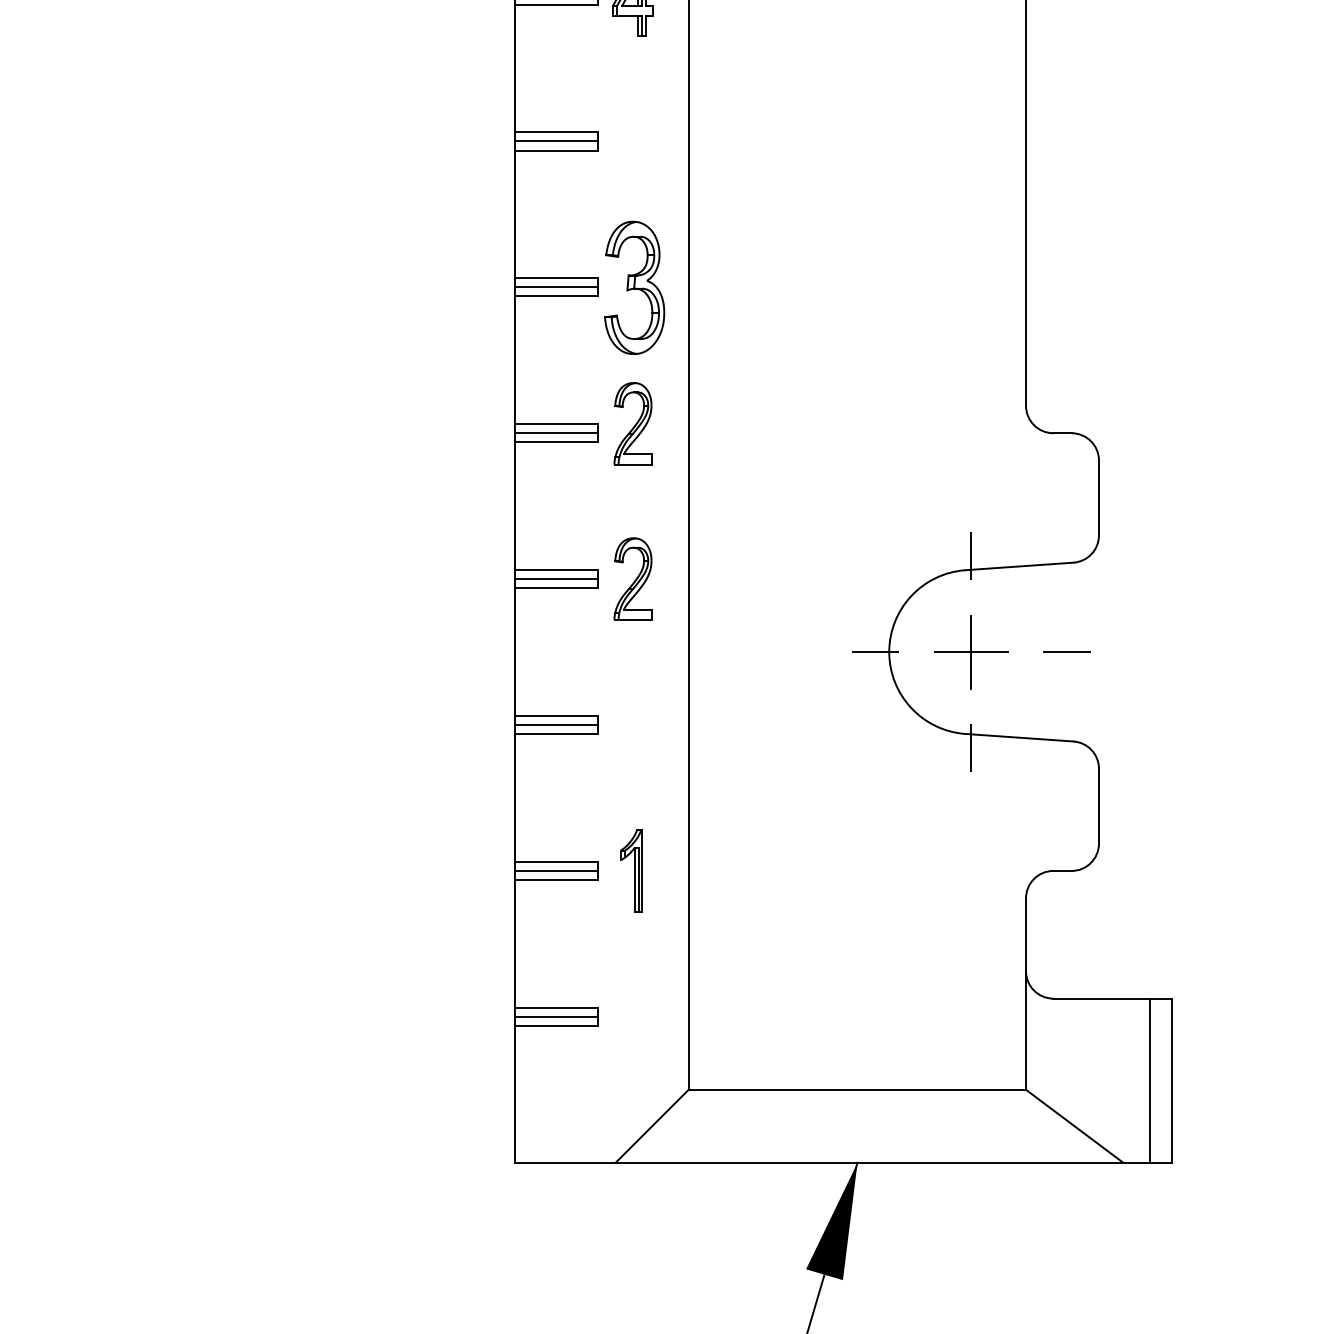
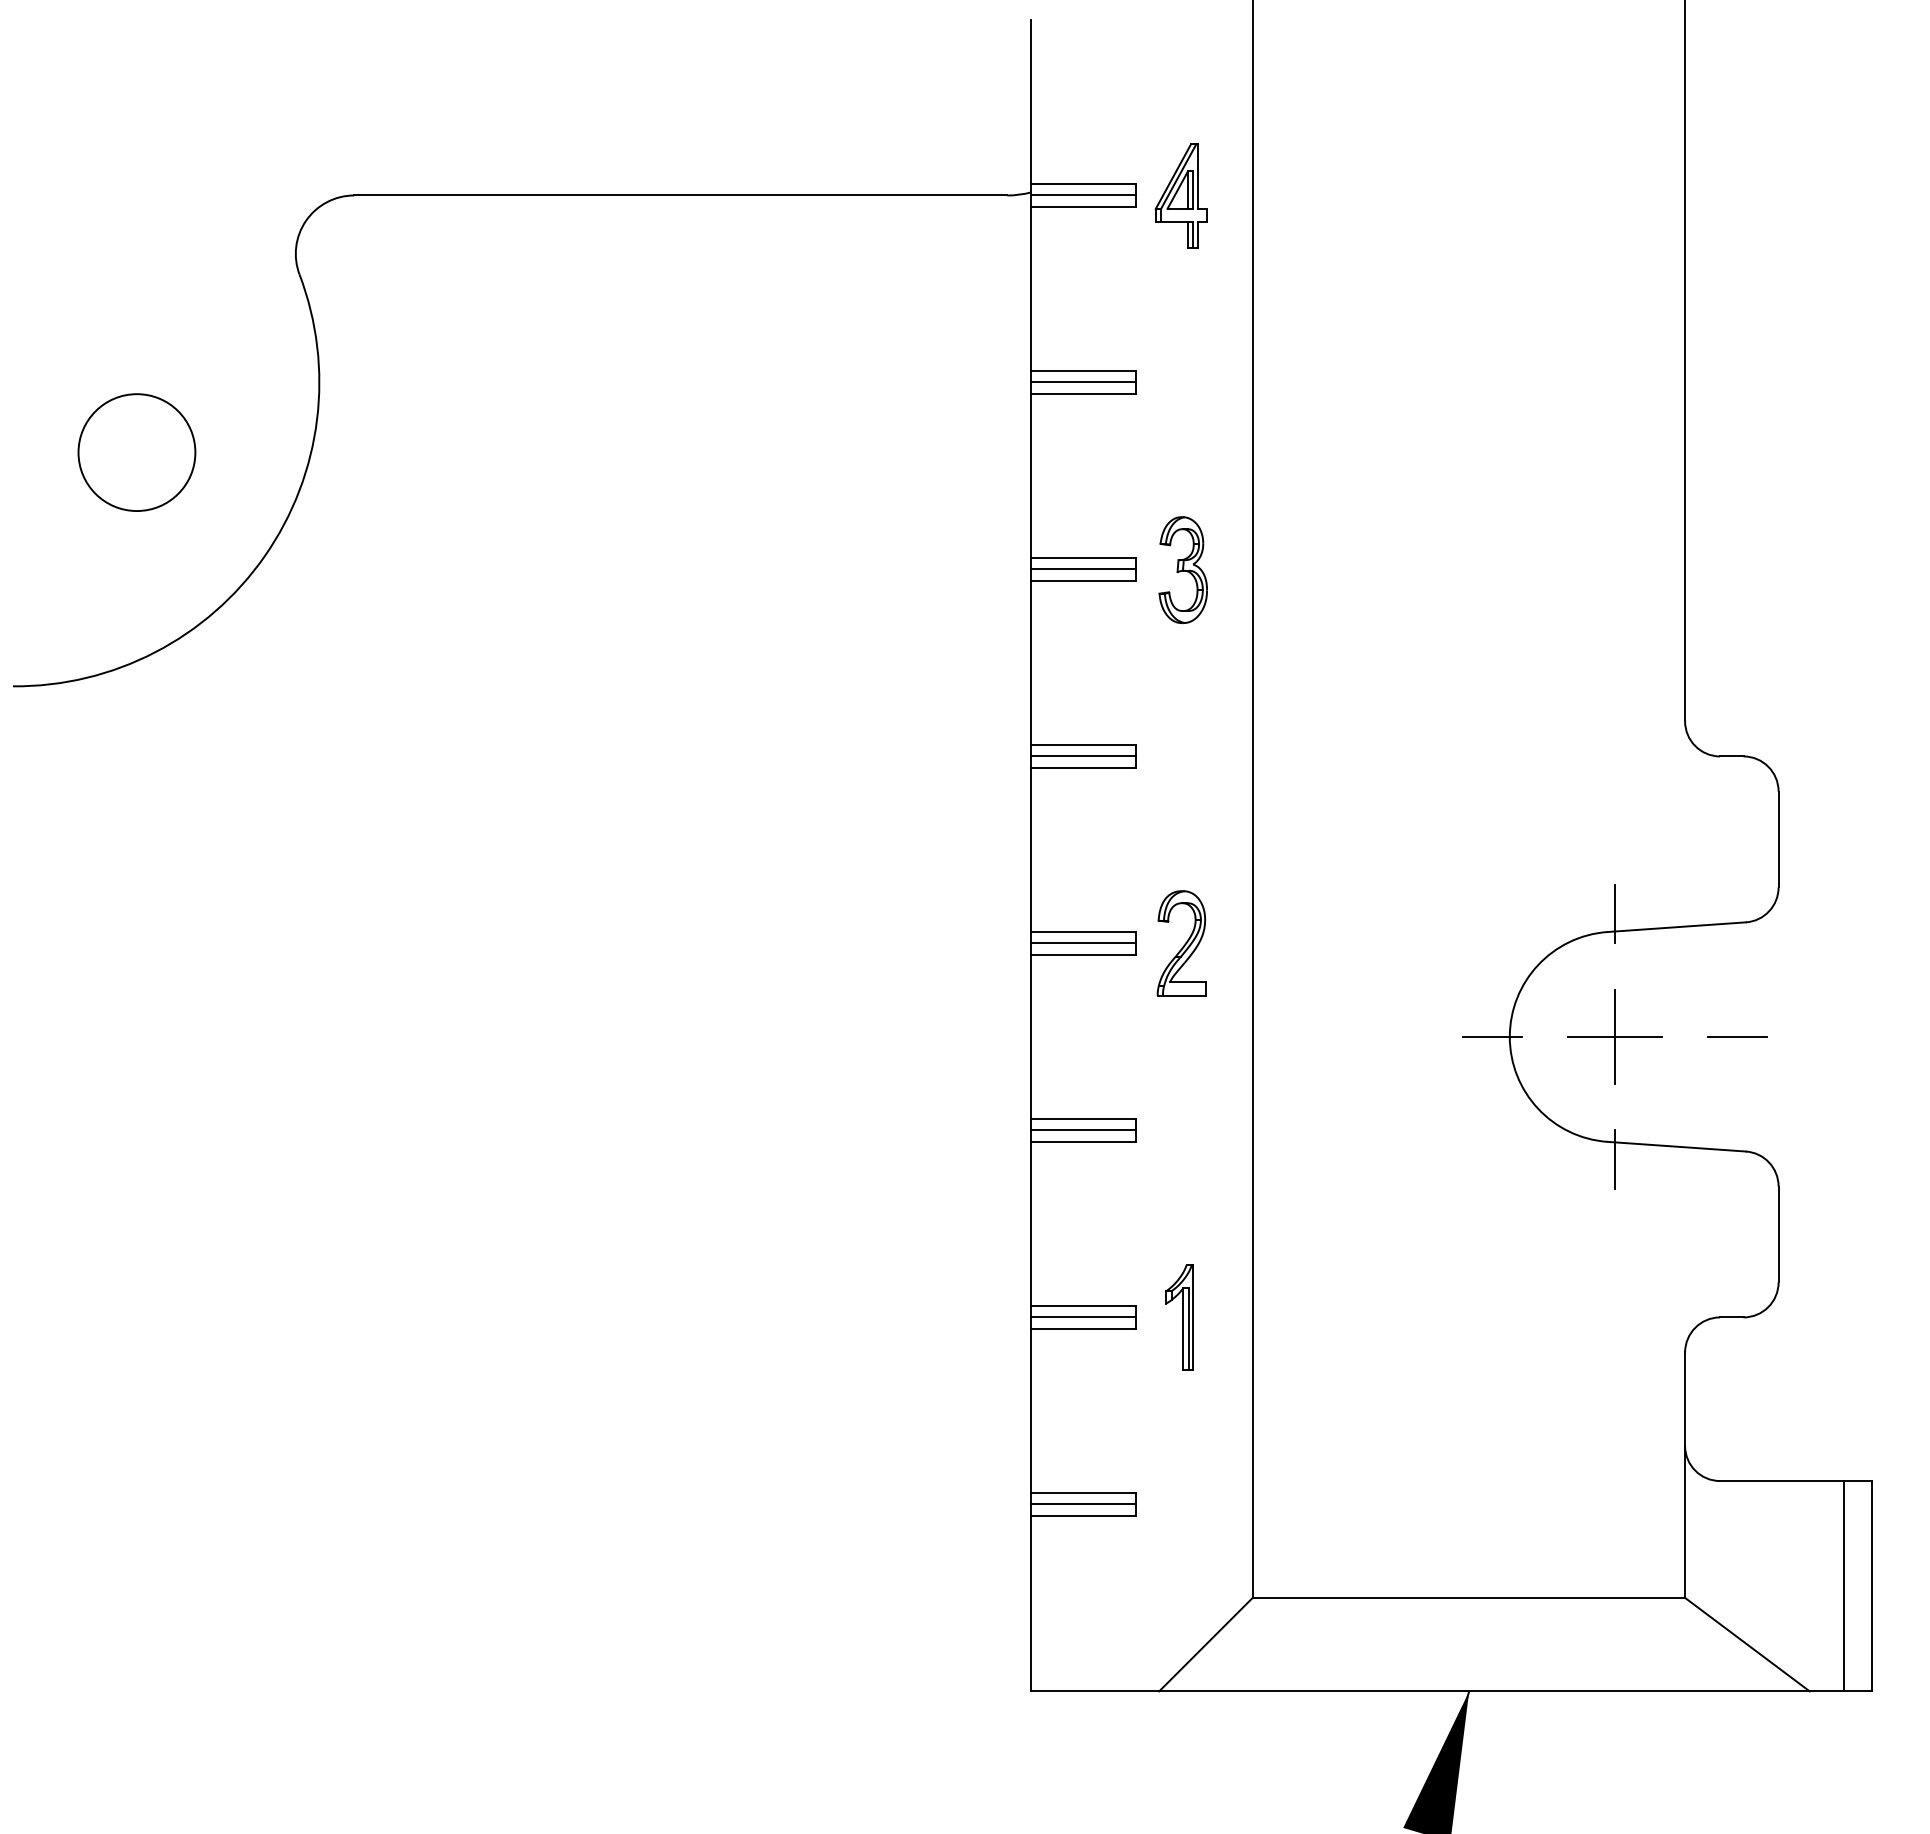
part: (633, 287) -> (1182, 569), size x0.62
part: (633, 423) -> (1181, 744), removed

